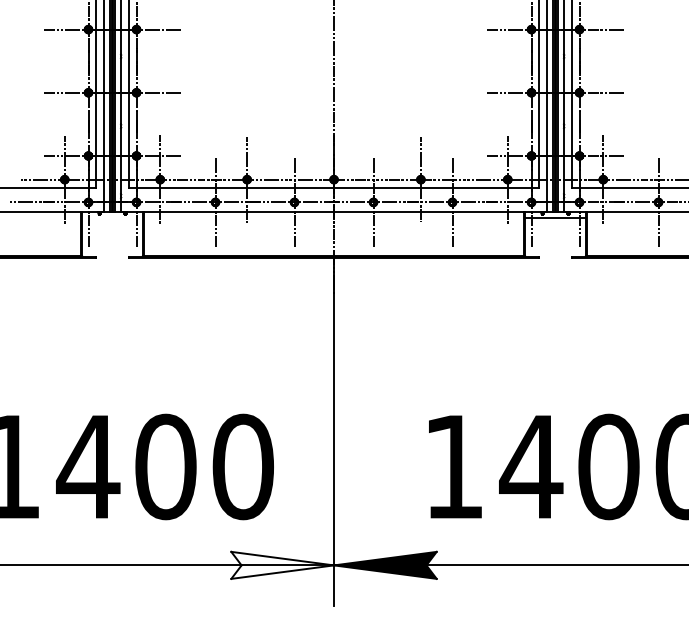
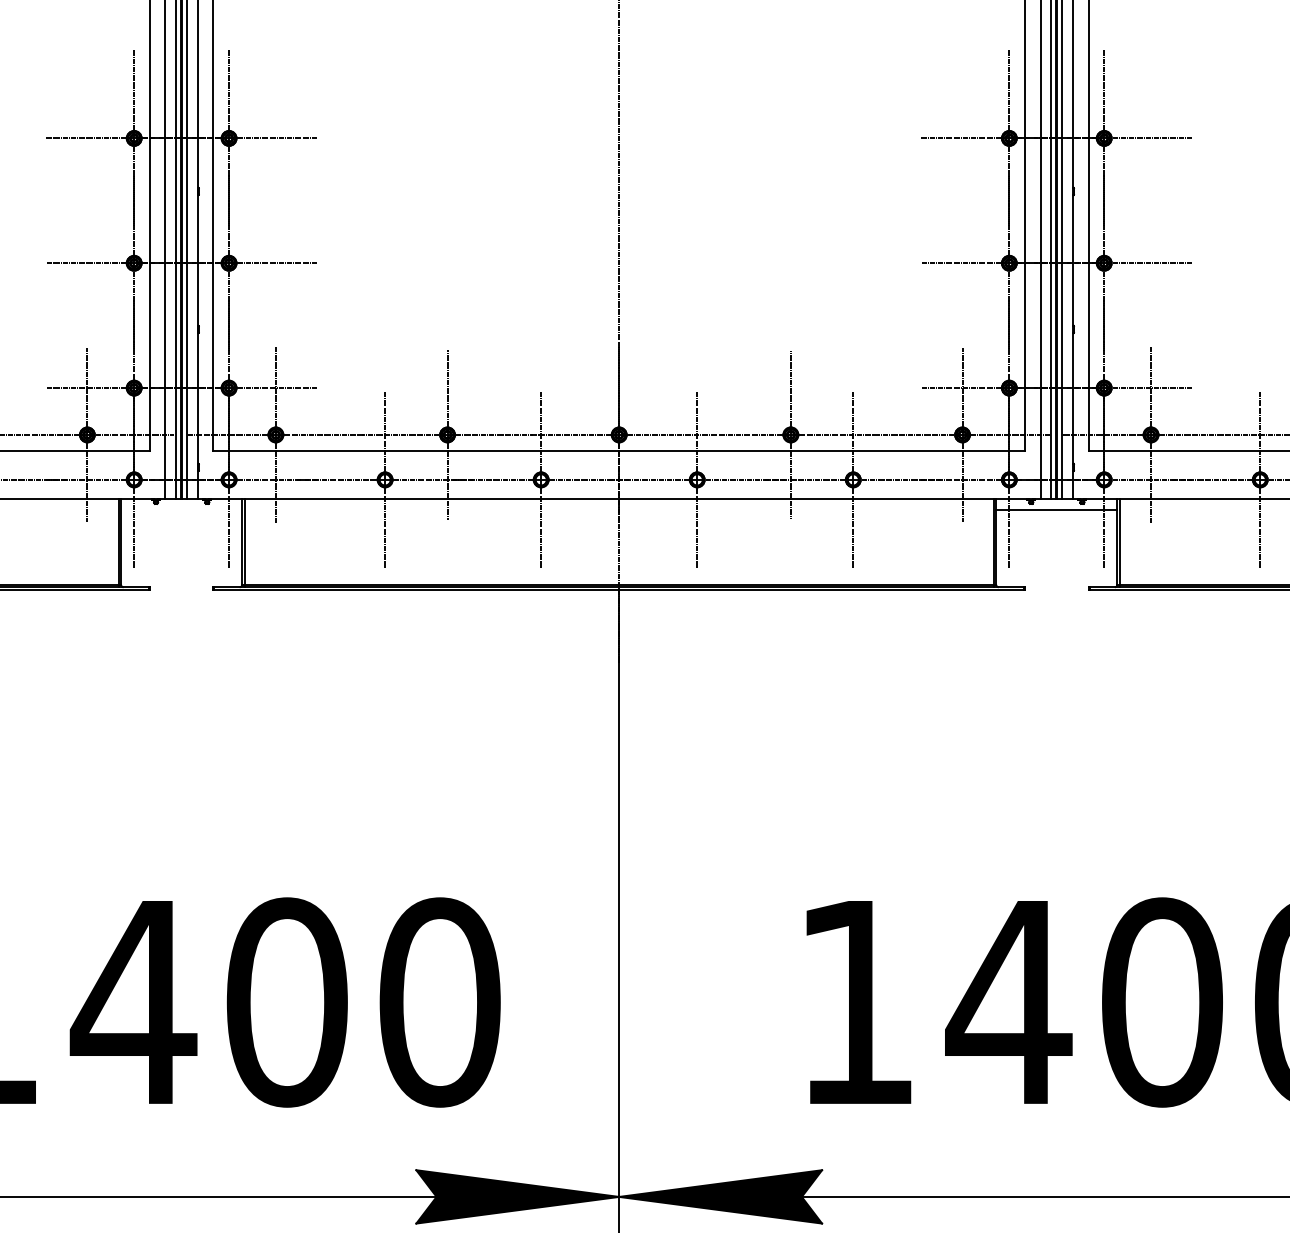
fill: (282, 564) -> (517, 1195), added

